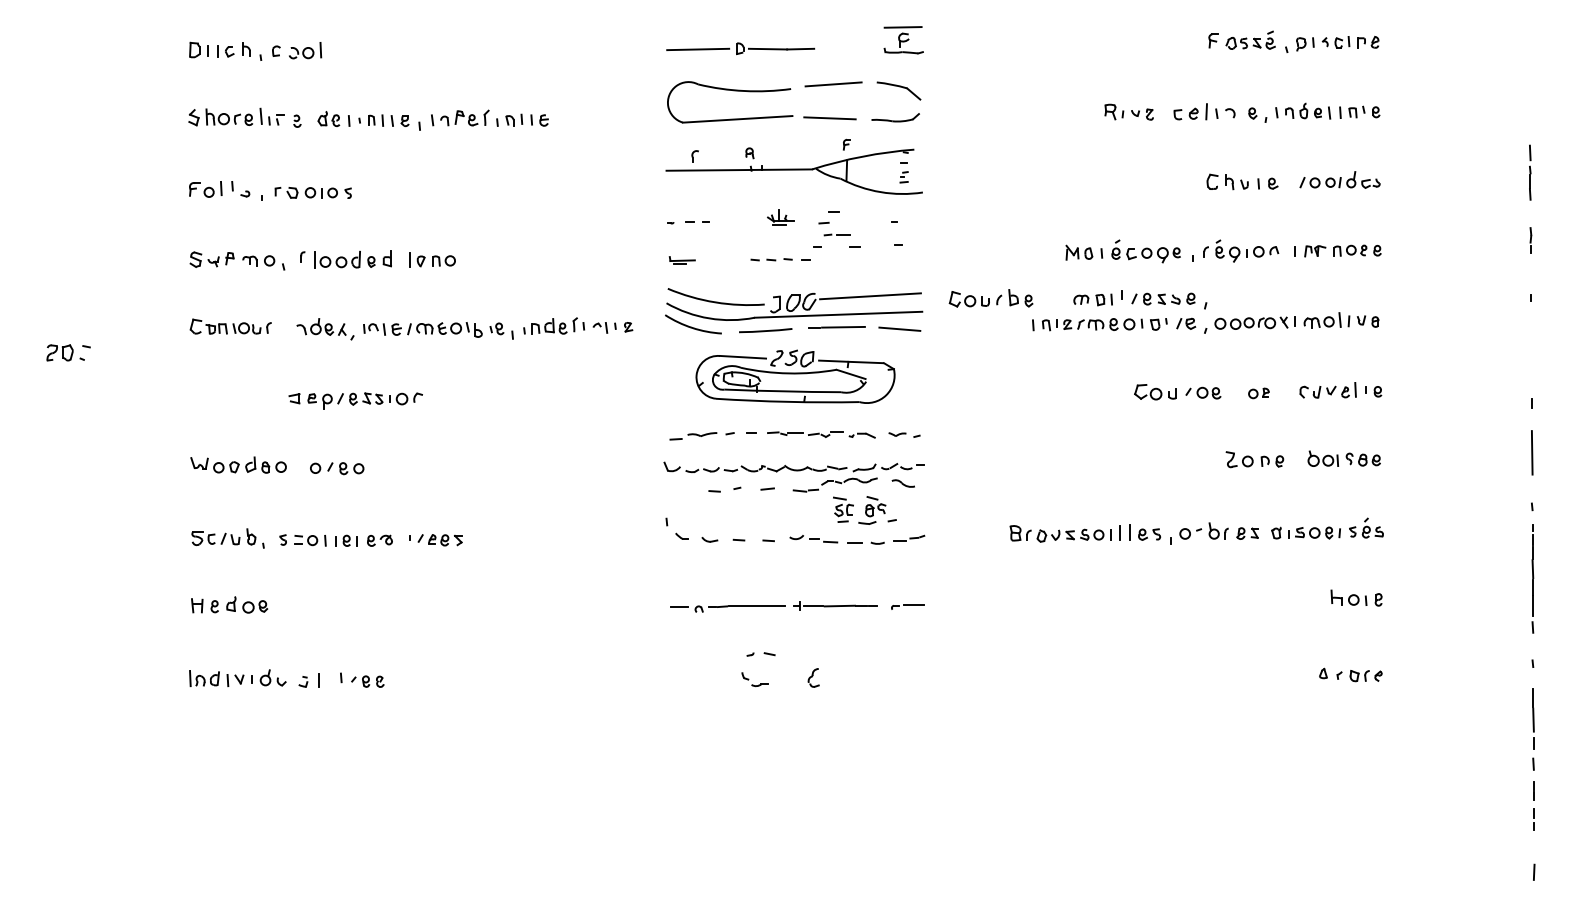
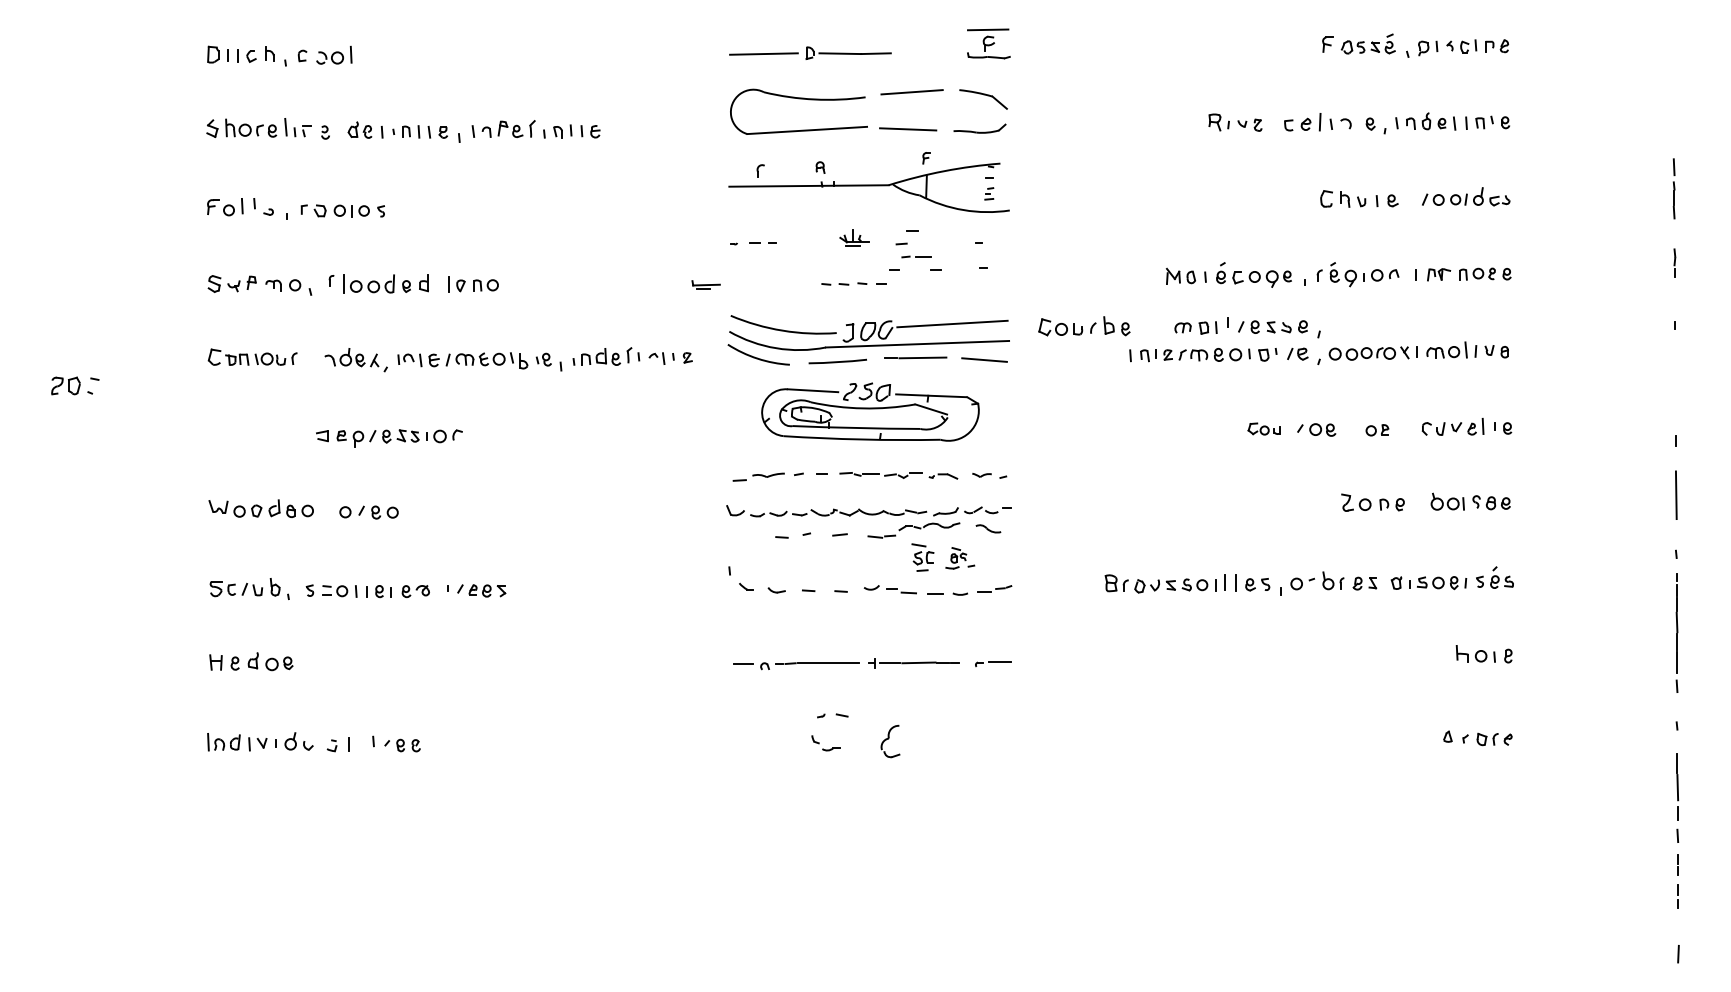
part: (681, 260) -> (705, 284), moved
part: (1155, 392) -> (1264, 429), size x0.7
part: (877, 510) -> (960, 558), size x0.7
part: (813, 677) -> (890, 741), size x1.6

